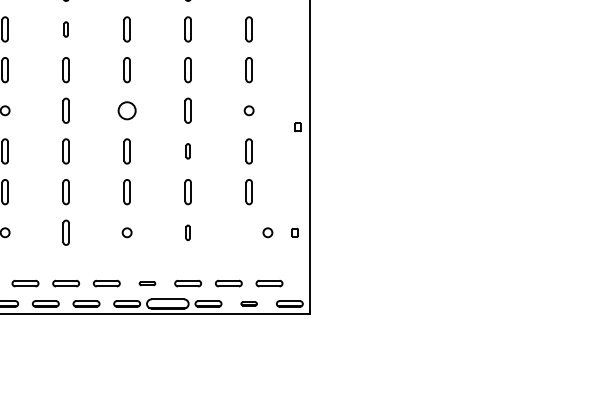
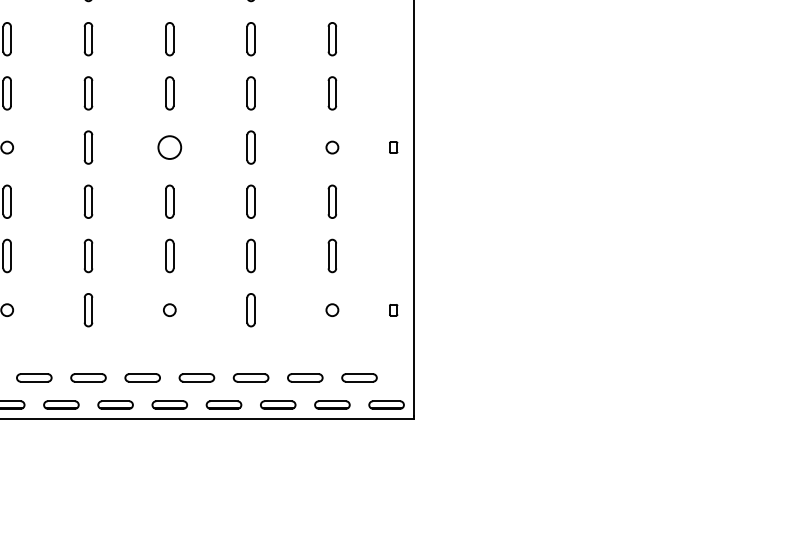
part: (66, 29) -> (88, 39), size x1.67
part: (298, 127) -> (393, 147), moved
part: (187, 151) -> (250, 201), size x1.67
circle: (267, 232) -> (332, 309), moved
part: (187, 233) -> (250, 310), size x1.67
part: (147, 283) -> (196, 377), size x1.67
part: (167, 303) -> (223, 404), size x0.62
part: (249, 303) -> (332, 404), size x1.67

